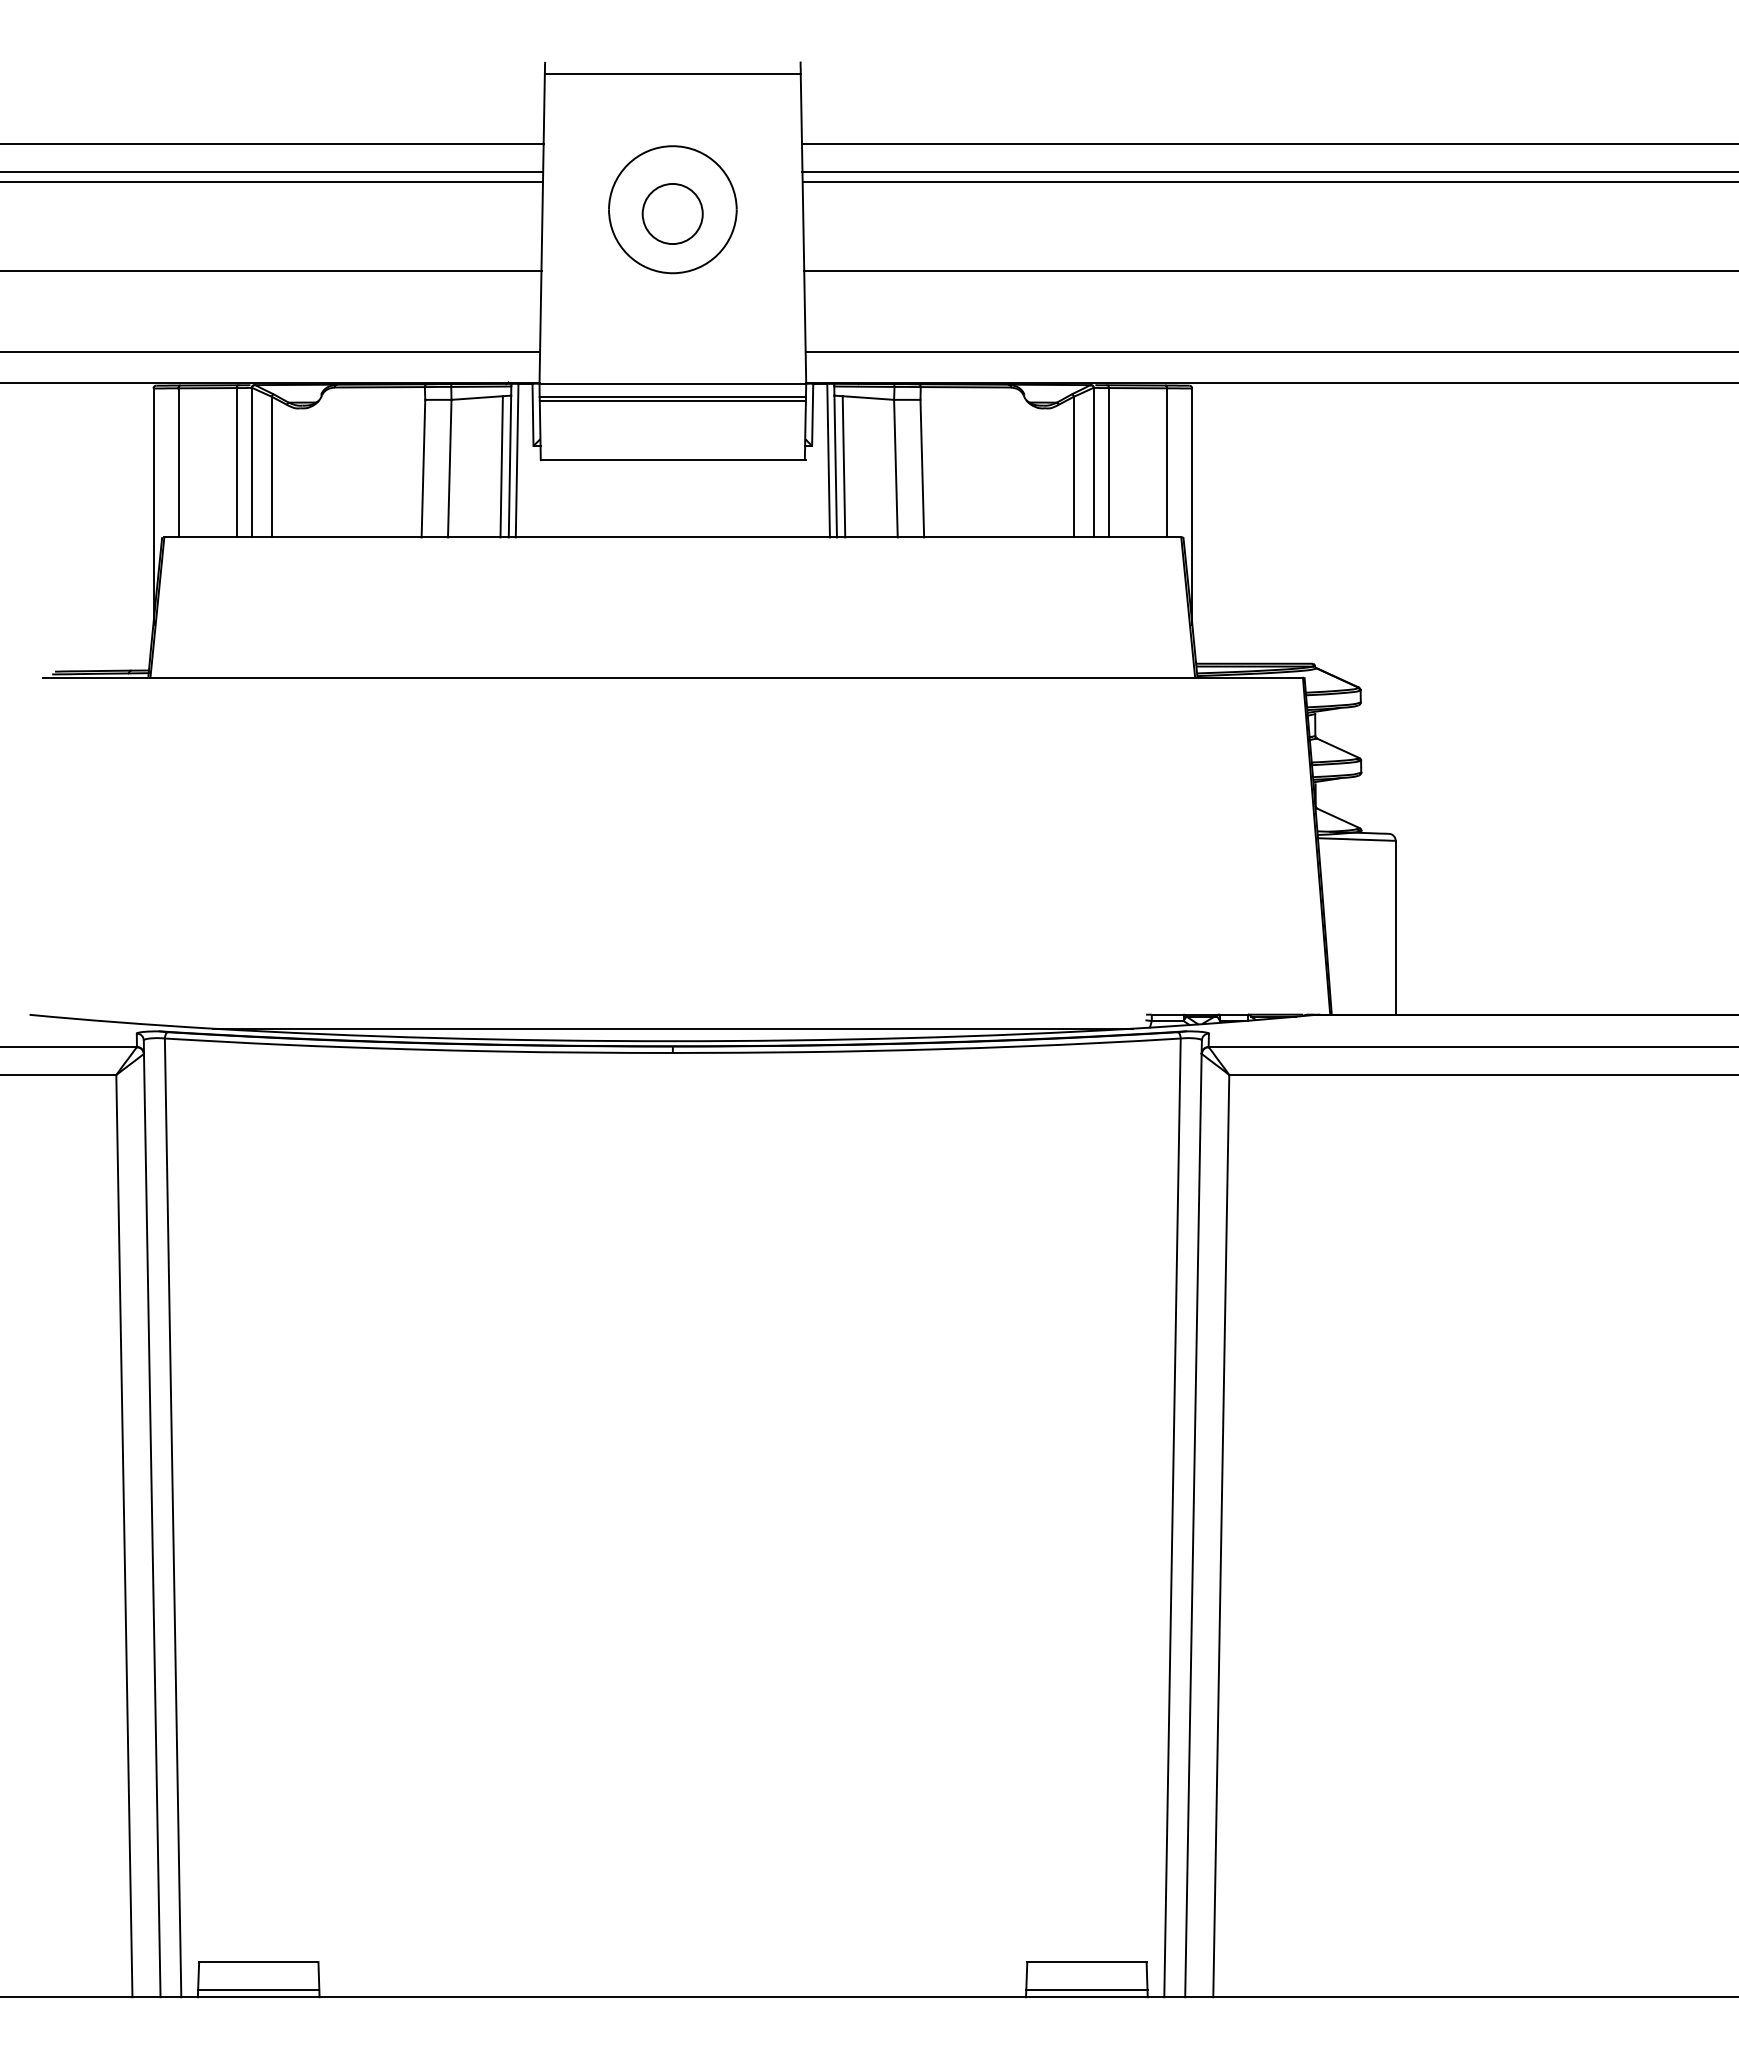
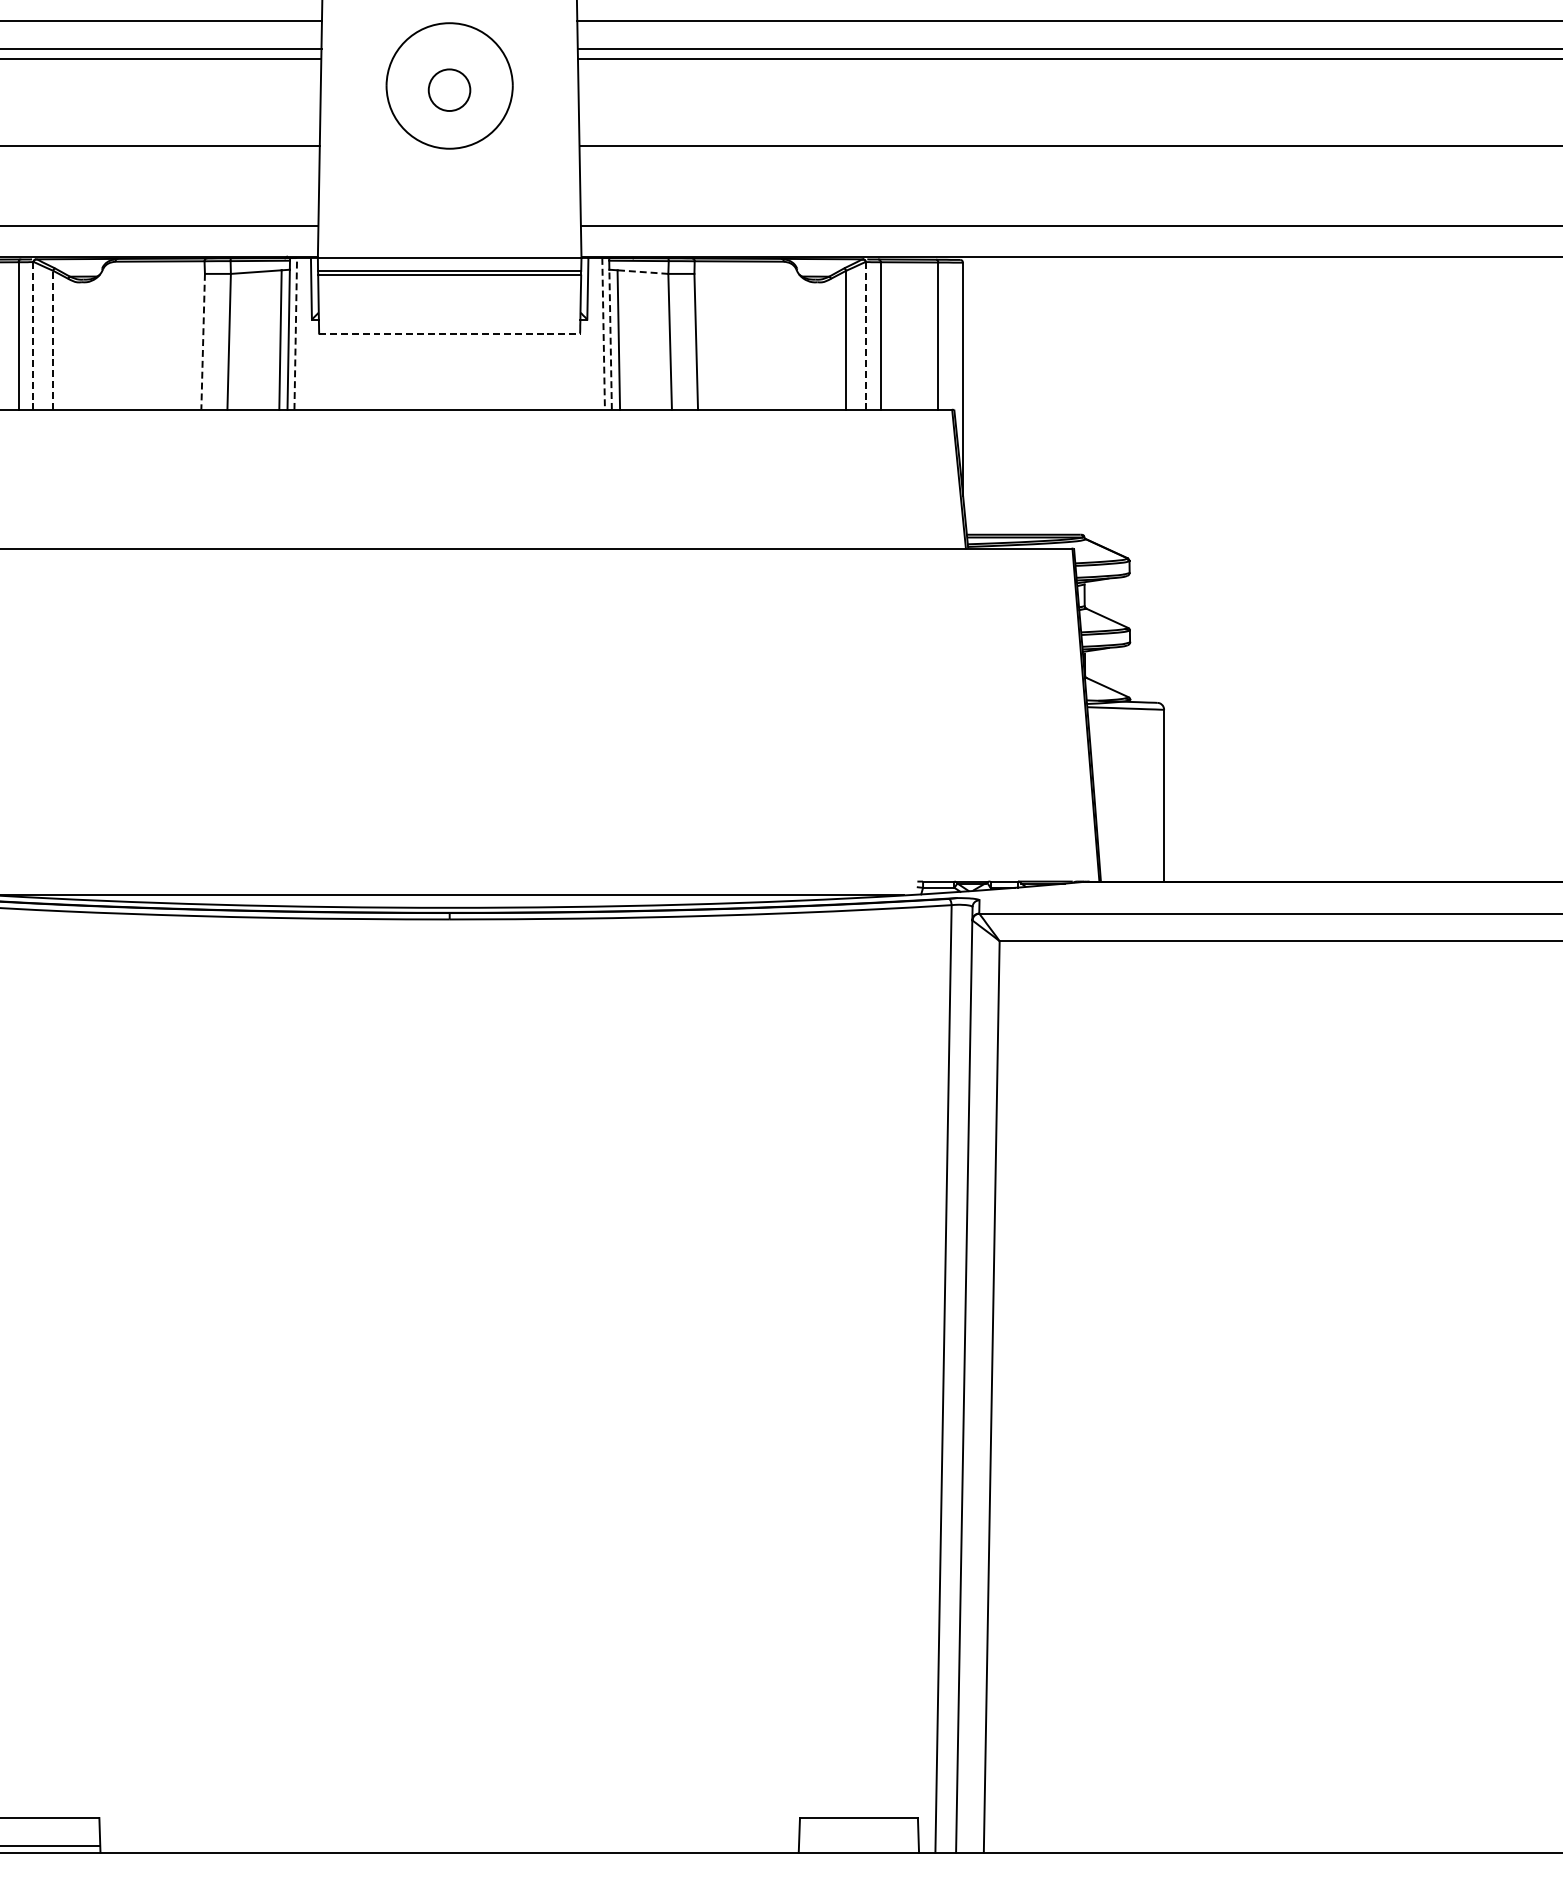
circle: (672, 213) -> (449, 89), size x0.7
line: (868, 398) -> (643, 272), solid -> dashed
line: (517, 460) -> (296, 333), solid -> dashed
line: (673, 460) -> (450, 333), solid -> dashed
line: (828, 460) -> (603, 333), solid -> dashed
line: (251, 462) -> (33, 335), solid -> dashed
line: (1093, 462) -> (865, 335), solid -> dashed
line: (271, 466) -> (52, 339), solid -> dashed
line: (835, 466) -> (610, 339), solid -> dashed
line: (423, 468) -> (203, 341), solid -> dashed
line: (1086, 1990) -> (858, 1846), removed

